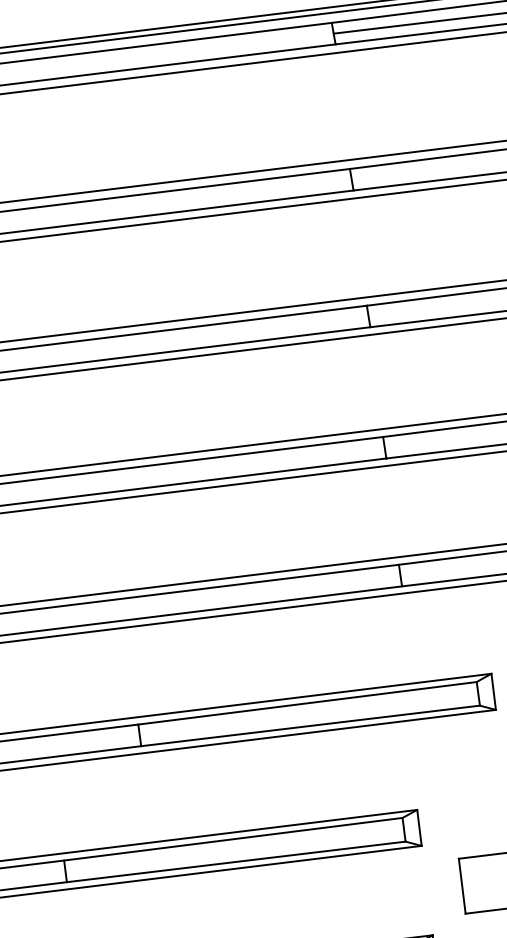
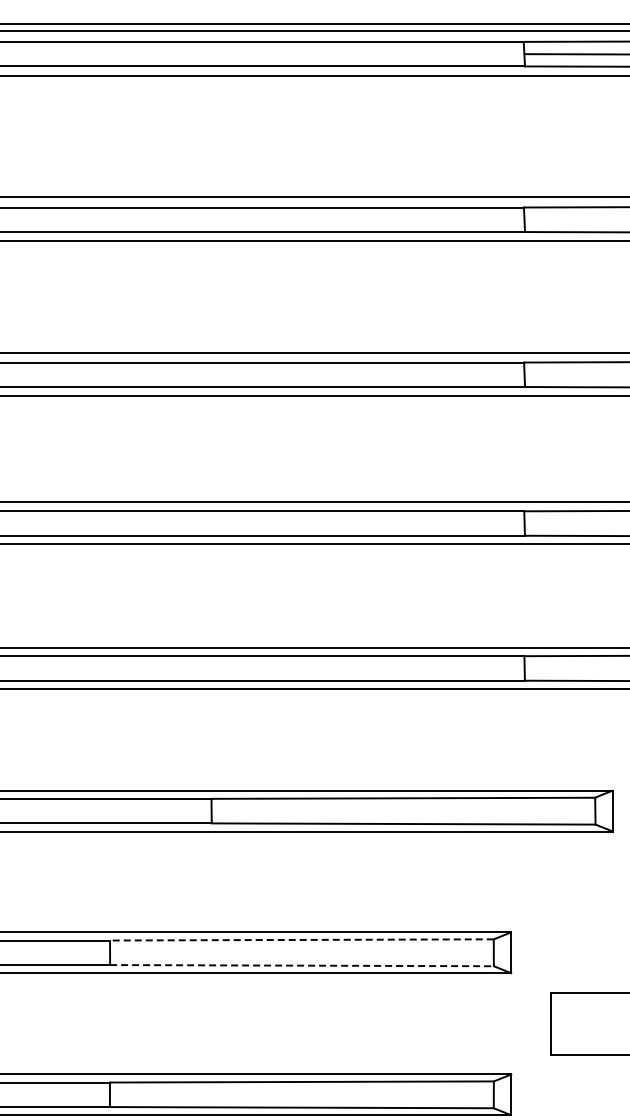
line: (232, 838) -> (301, 939), solid -> dashed
line: (236, 861) -> (302, 965), solid -> dashed

